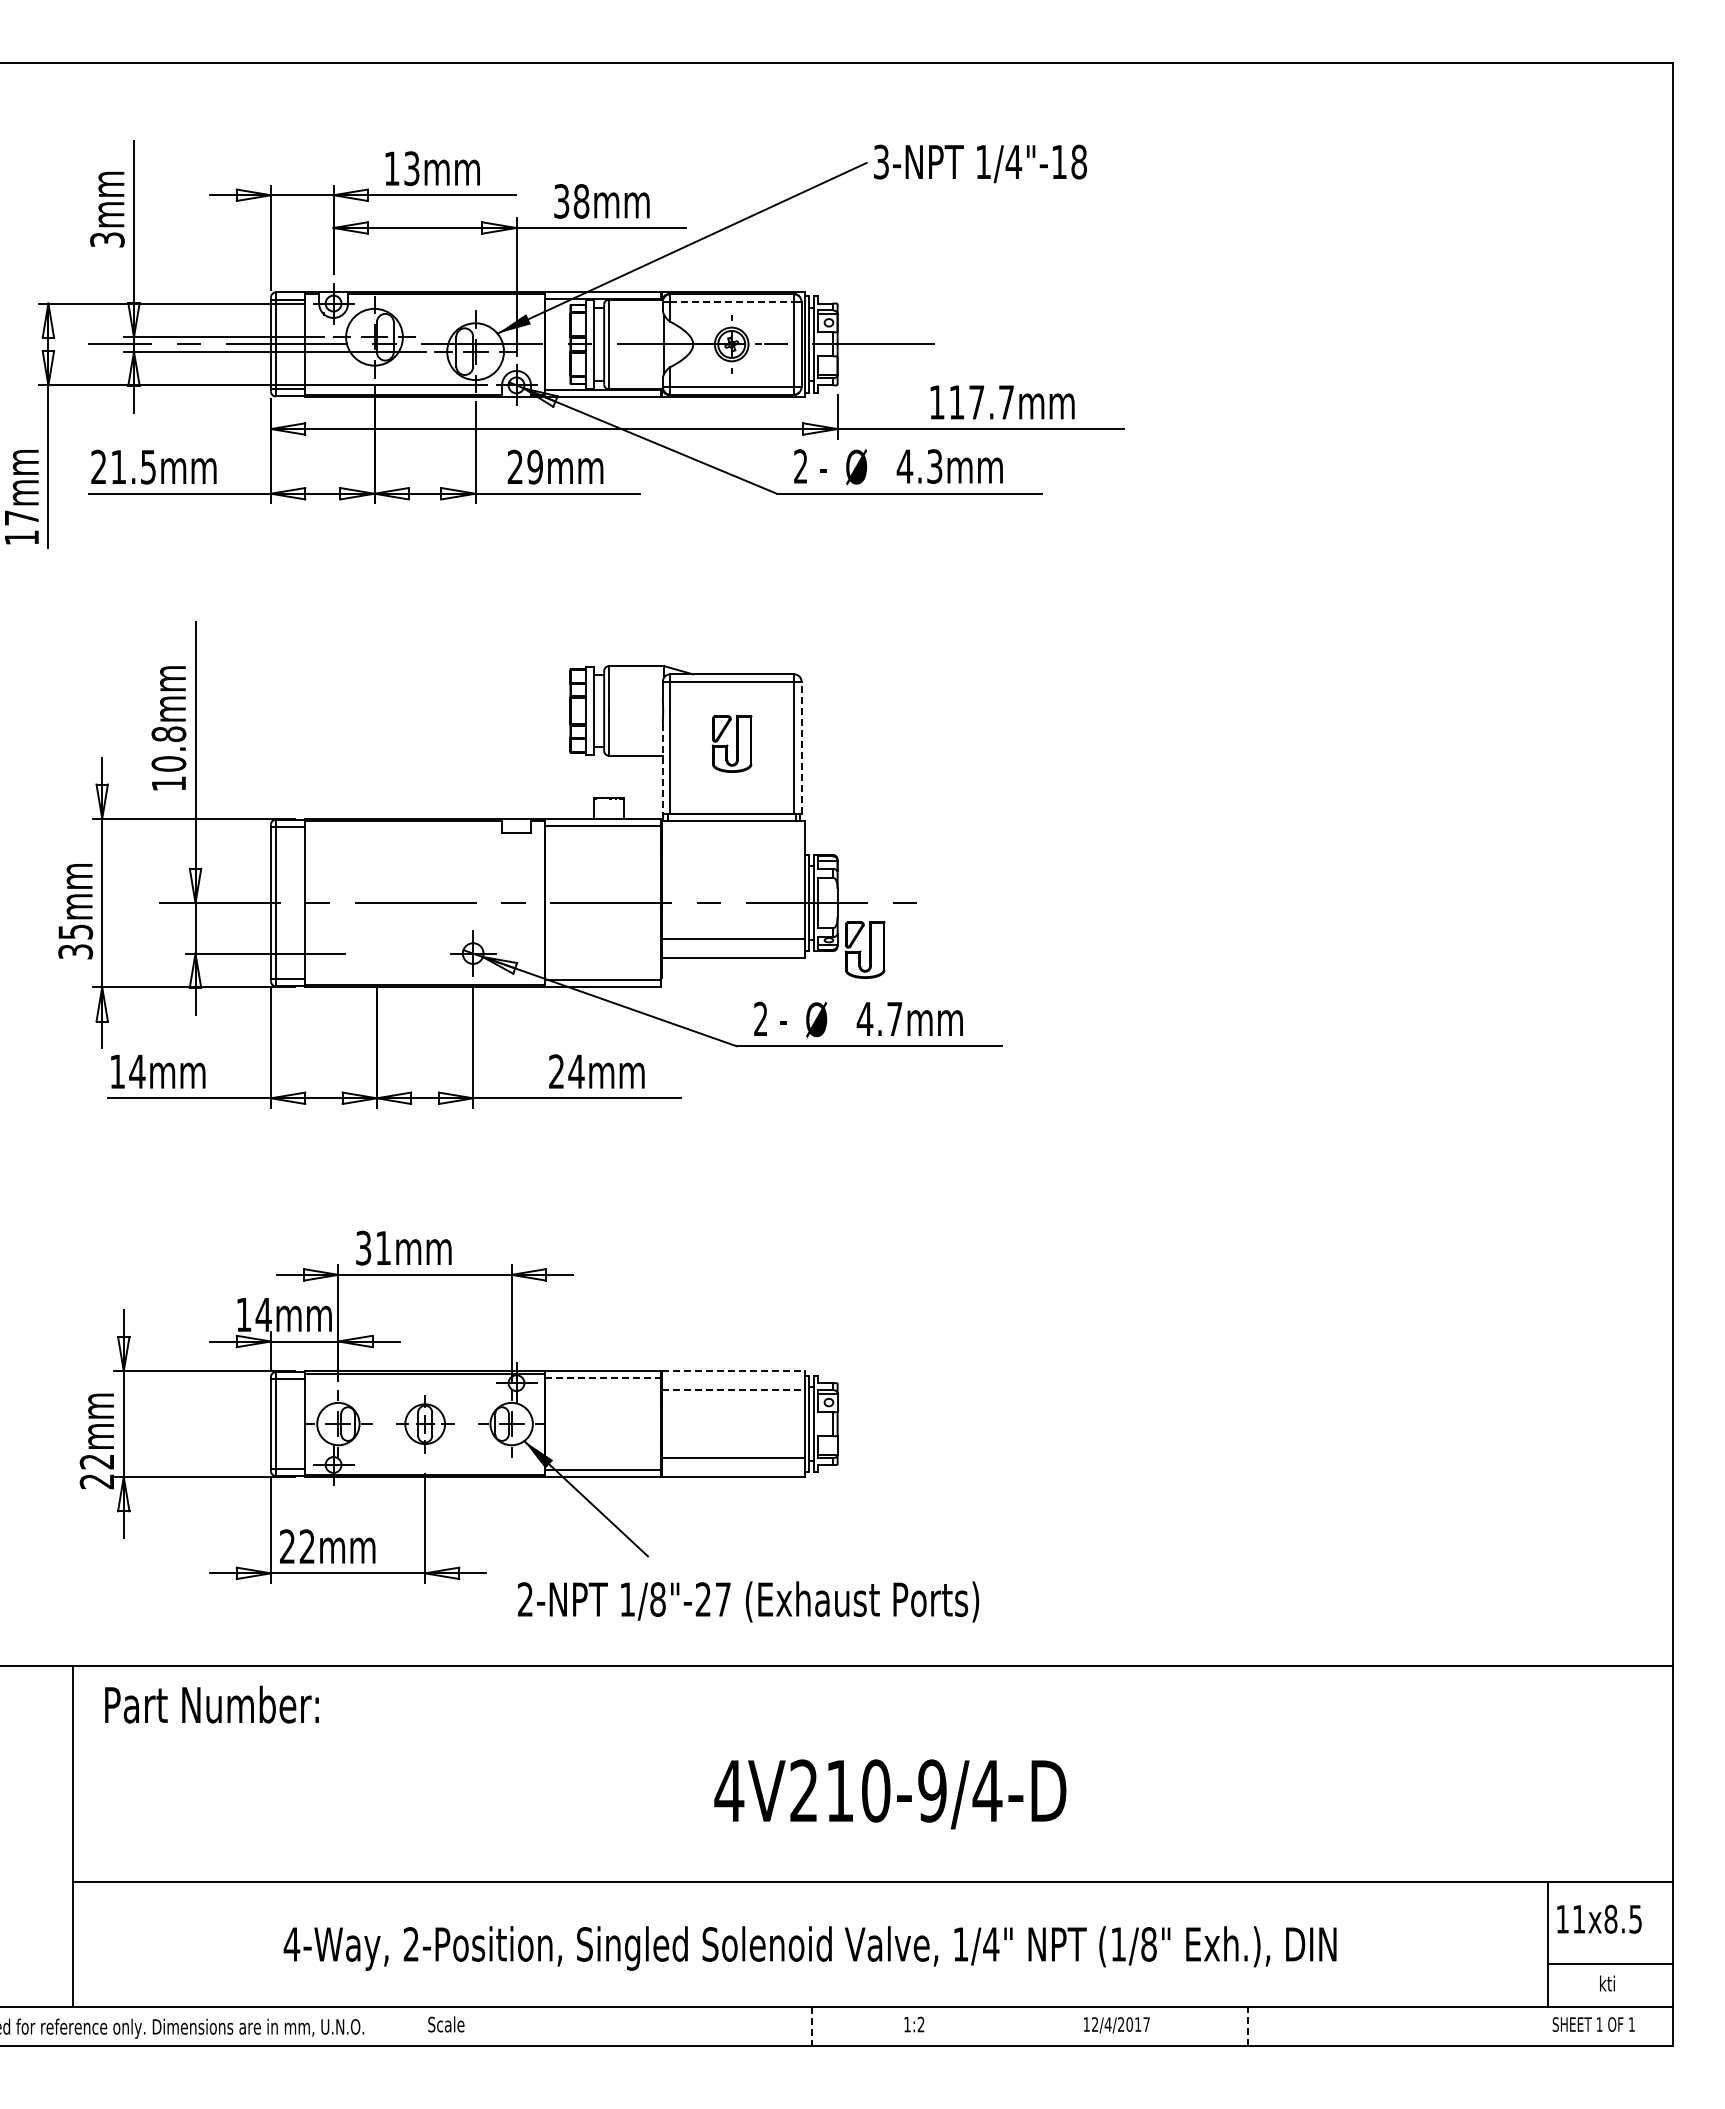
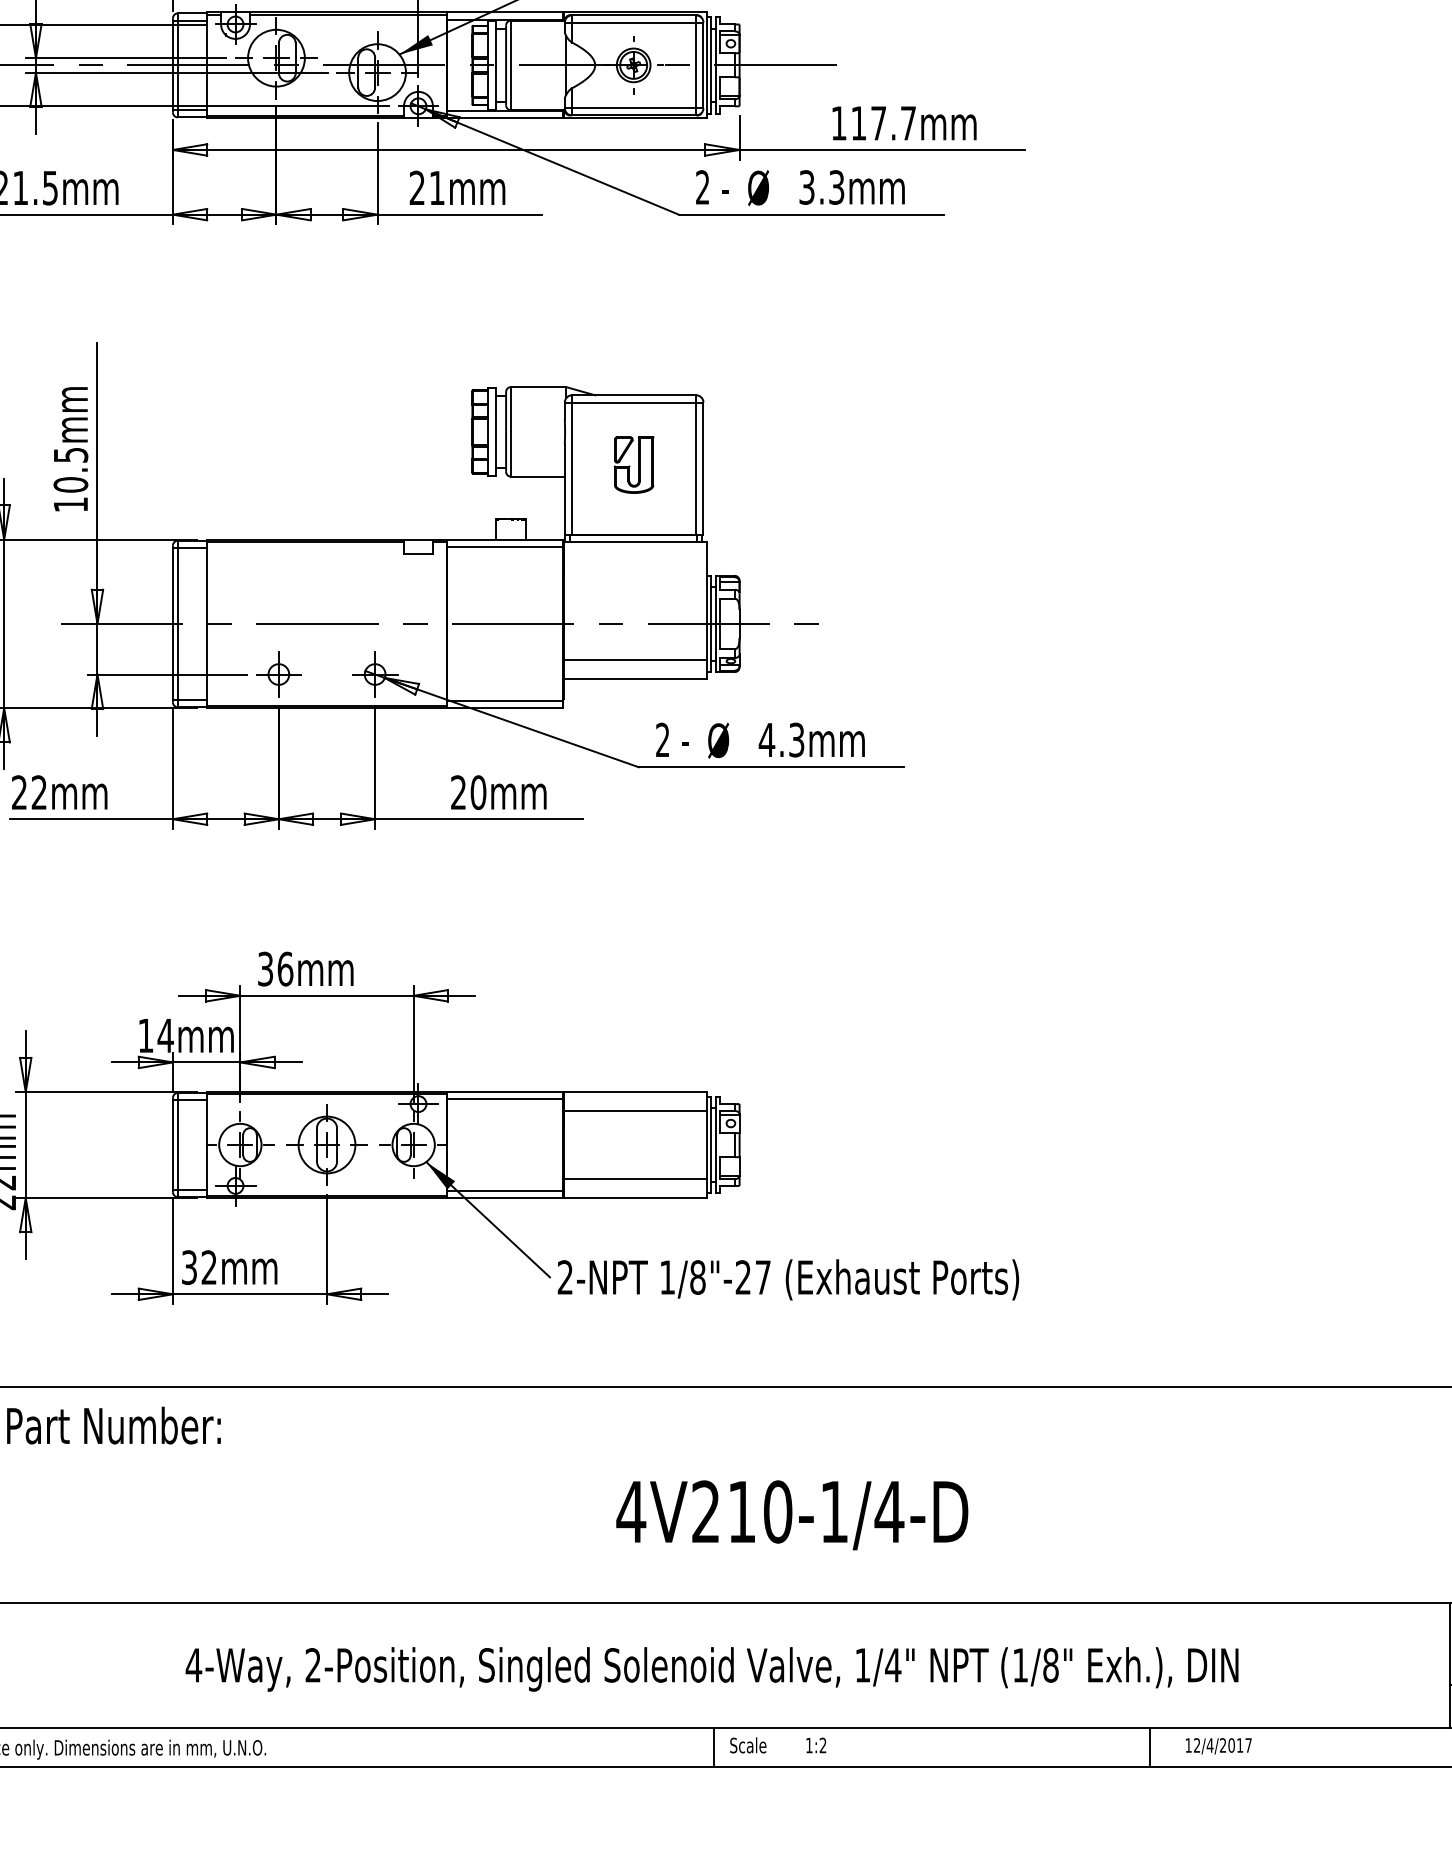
line: (732, 301) -> (634, 22), dashed -> solid
text: (534, 466) -> (436, 187), 29mm -> 21mm
text: (904, 466) -> (806, 187), 4.3mm -> 3.3mm
text: (168, 733) -> (70, 454), 10.8mm -> 10.5mm
line: (801, 747) -> (703, 468), dashed -> solid
line: (662, 769) -> (564, 490), dashed -> solid
part: (864, 949) -> (766, 670), removed
part: (376, 953) -> (278, 674), added
text: (894, 1018) -> (796, 739), 4.7mm -> 4.3mm
text: (127, 1071) -> (29, 792), 14mm -> 22mm
text: (576, 1071) -> (478, 792), 24mm -> 20mm
text: (383, 1247) -> (285, 968), 31mm -> 36mm
line: (733, 1371) -> (635, 1092), dashed -> solid
line: (603, 1378) -> (505, 1099), dashed -> solid
line: (733, 1390) -> (635, 1111), dashed -> solid
part: (425, 1424) -> (327, 1145), size x1.43
text: (287, 1546) -> (189, 1267), 22mm -> 32mm
text: (748, 1601) -> (788, 1279), moved
text: (932, 1790) -> (834, 1511), 4V210-9/4-D -> 4V210-1/4-D
text: (446, 2024) -> (748, 1745), moved
text: (1116, 2025) -> (1218, 1746), moved
line: (1247, 2026) -> (1149, 1747), dashed -> solid
line: (811, 2027) -> (713, 1748), dashed -> solid

